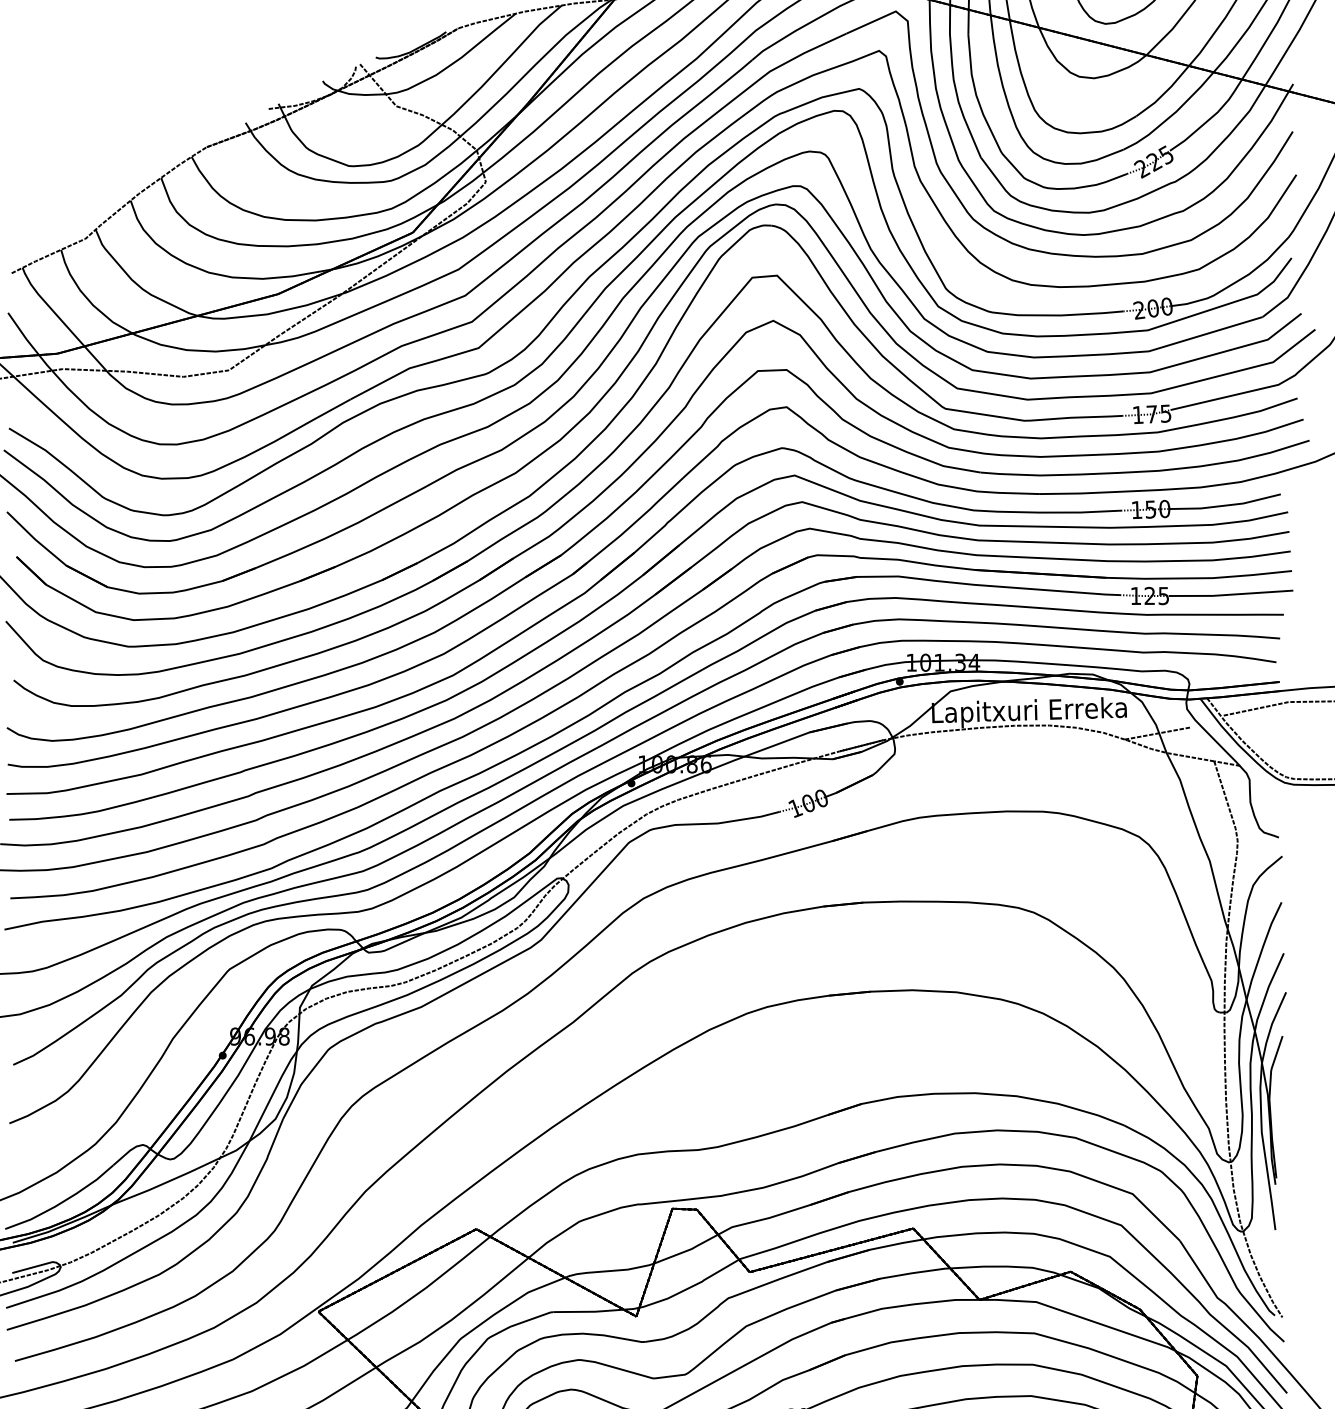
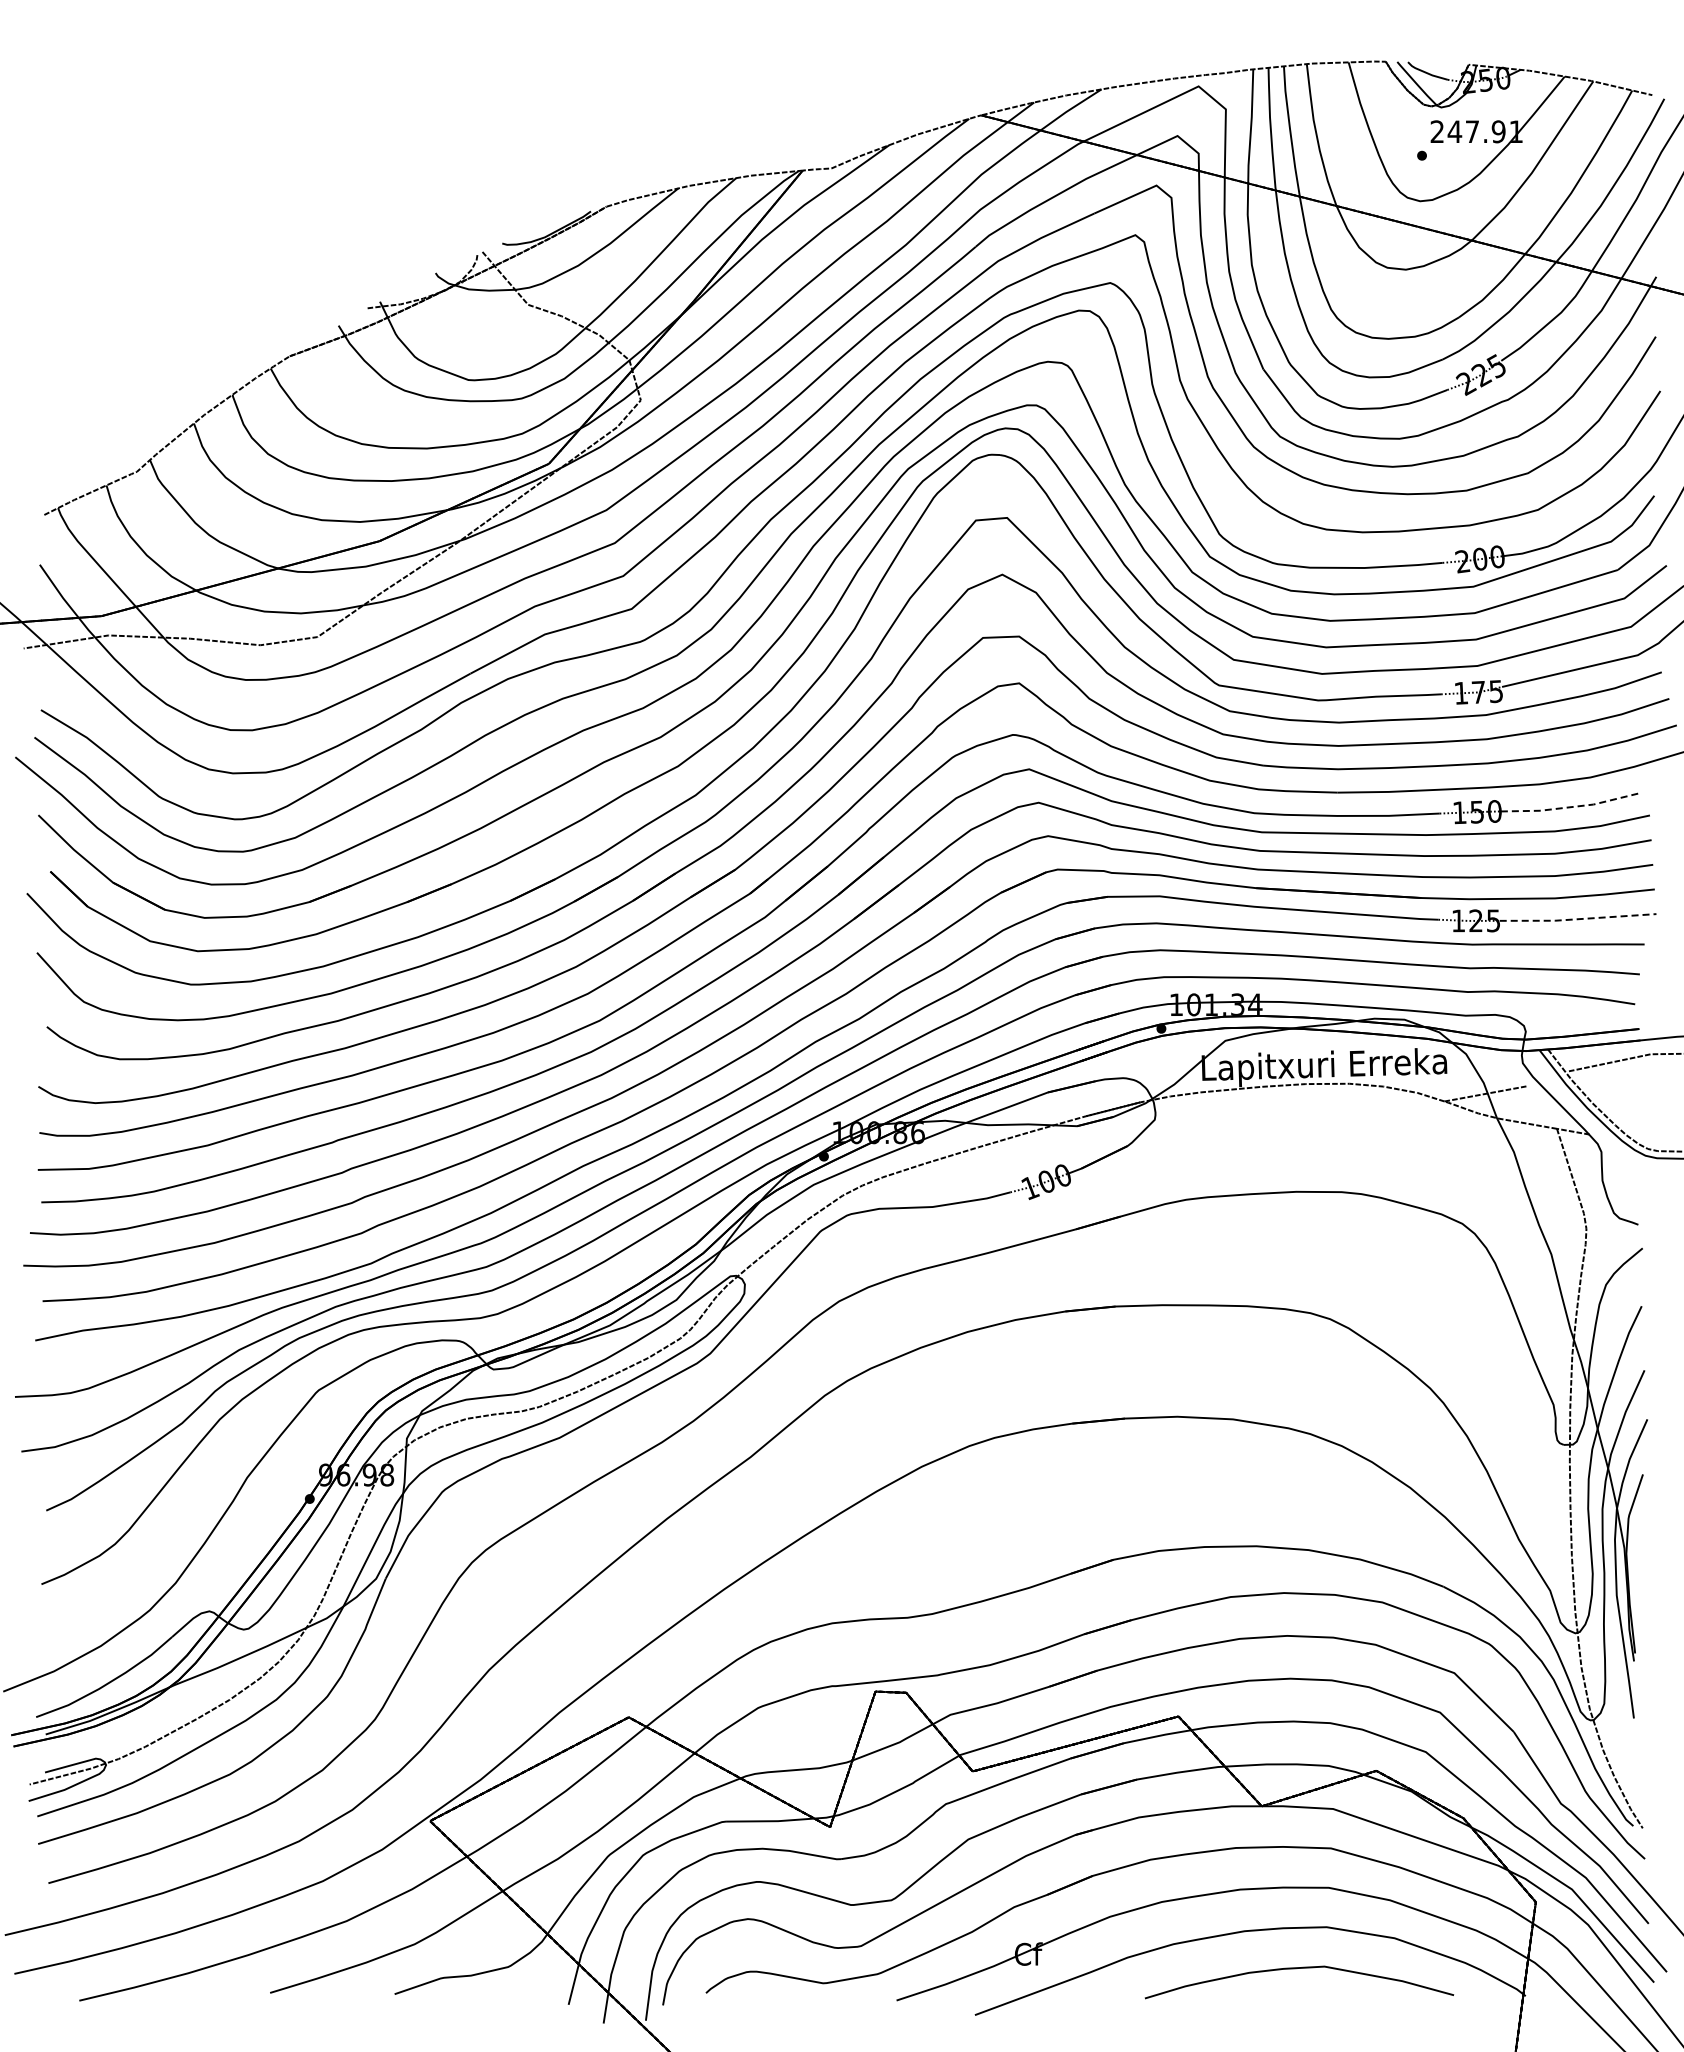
line: (1225, 505) -> (1571, 807), solid -> dashed
line: (1231, 594) -> (1578, 919), solid -> dashed

